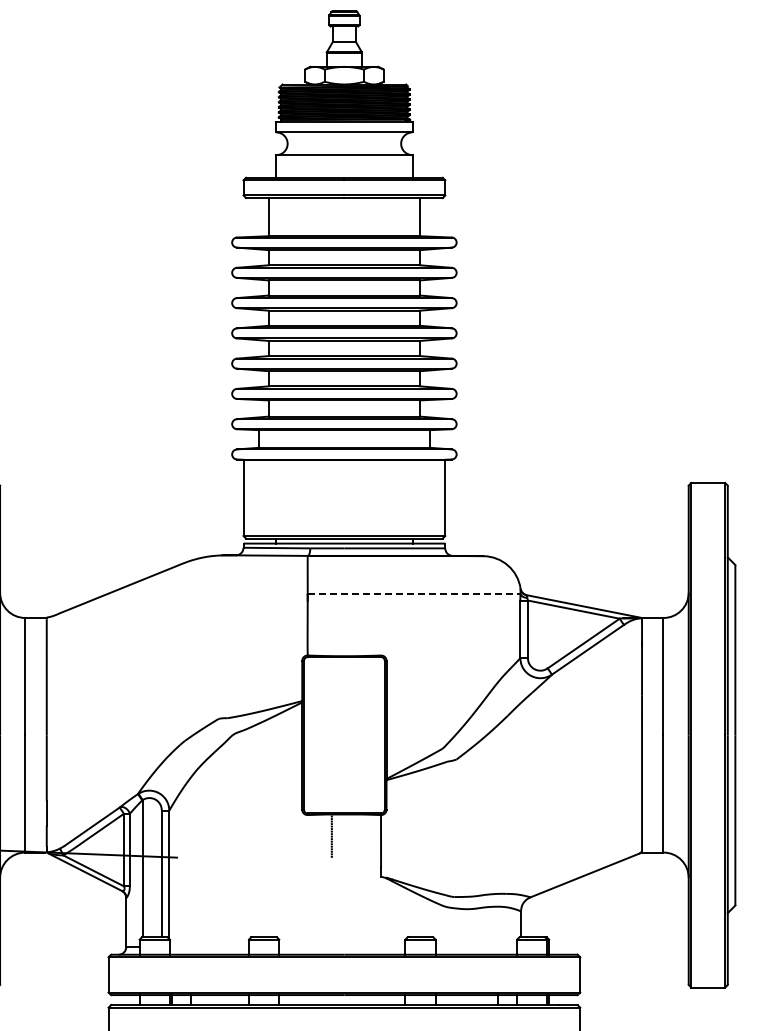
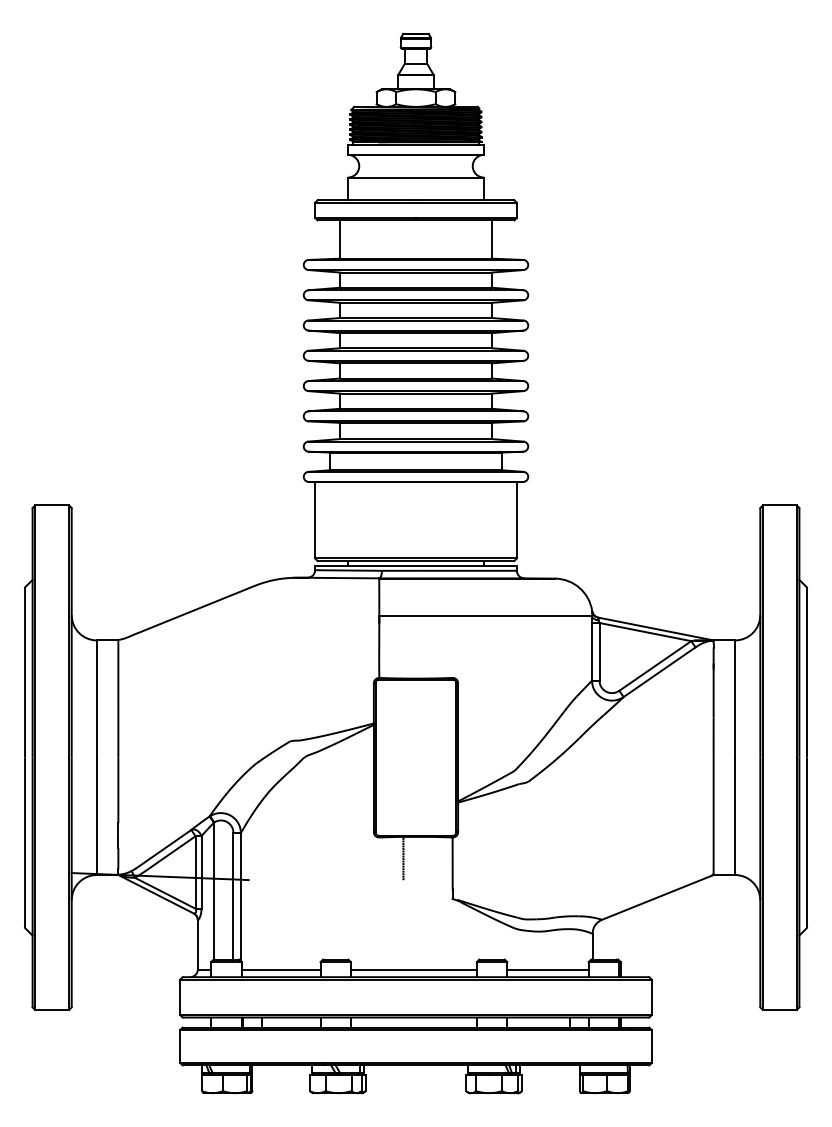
line: (414, 594) -> (486, 616), dashed -> solid
line: (208, 947) -> (280, 969), added
line: (341, 947) -> (413, 969), added
line: (475, 947) -> (547, 969), added

